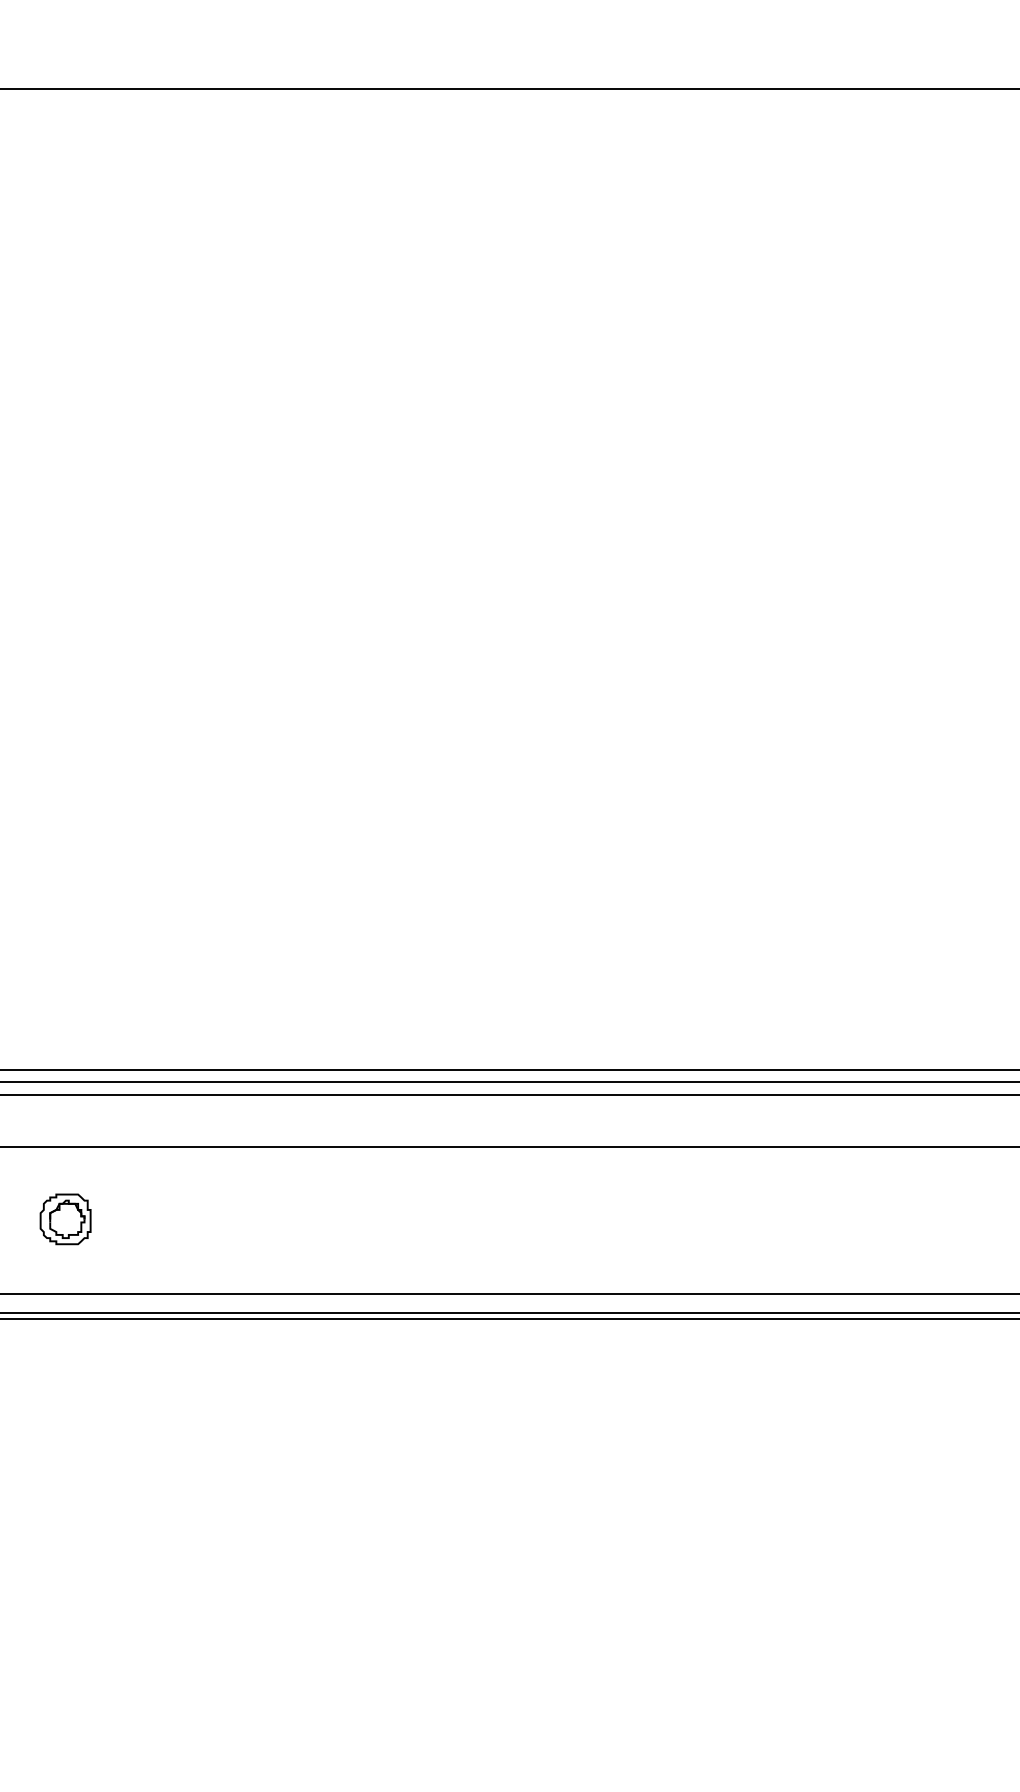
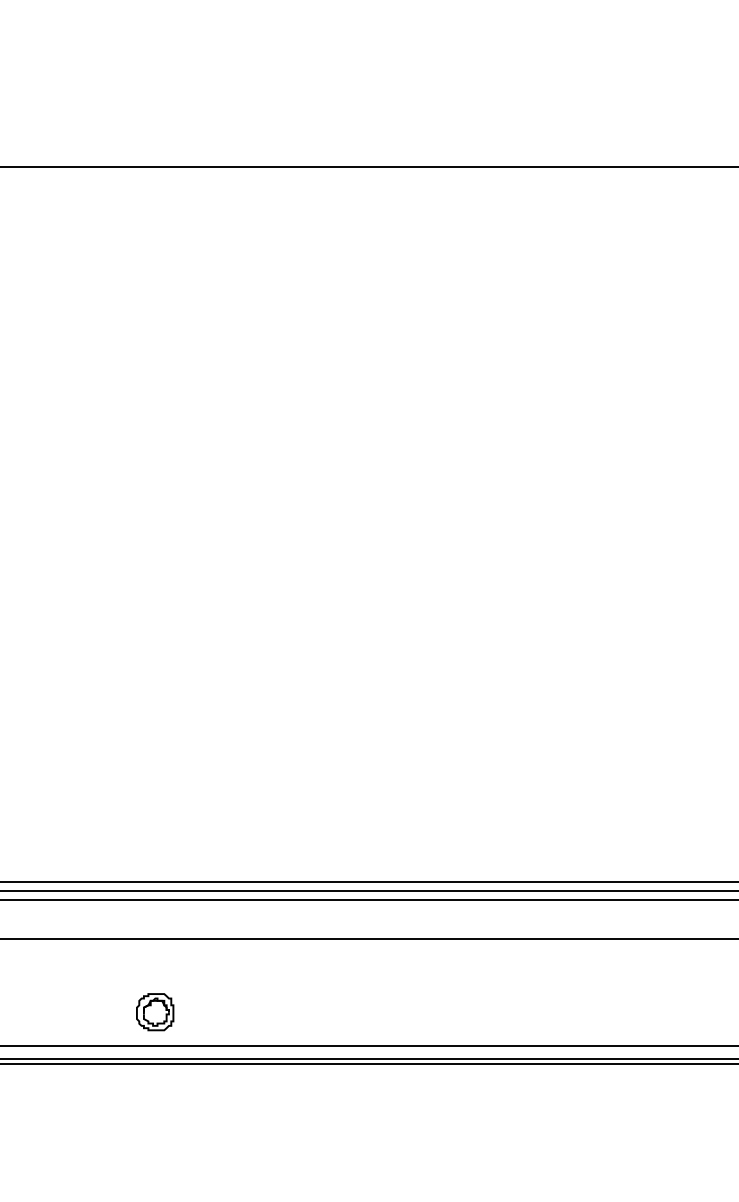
part: (65, 1219) -> (155, 1012), moved

